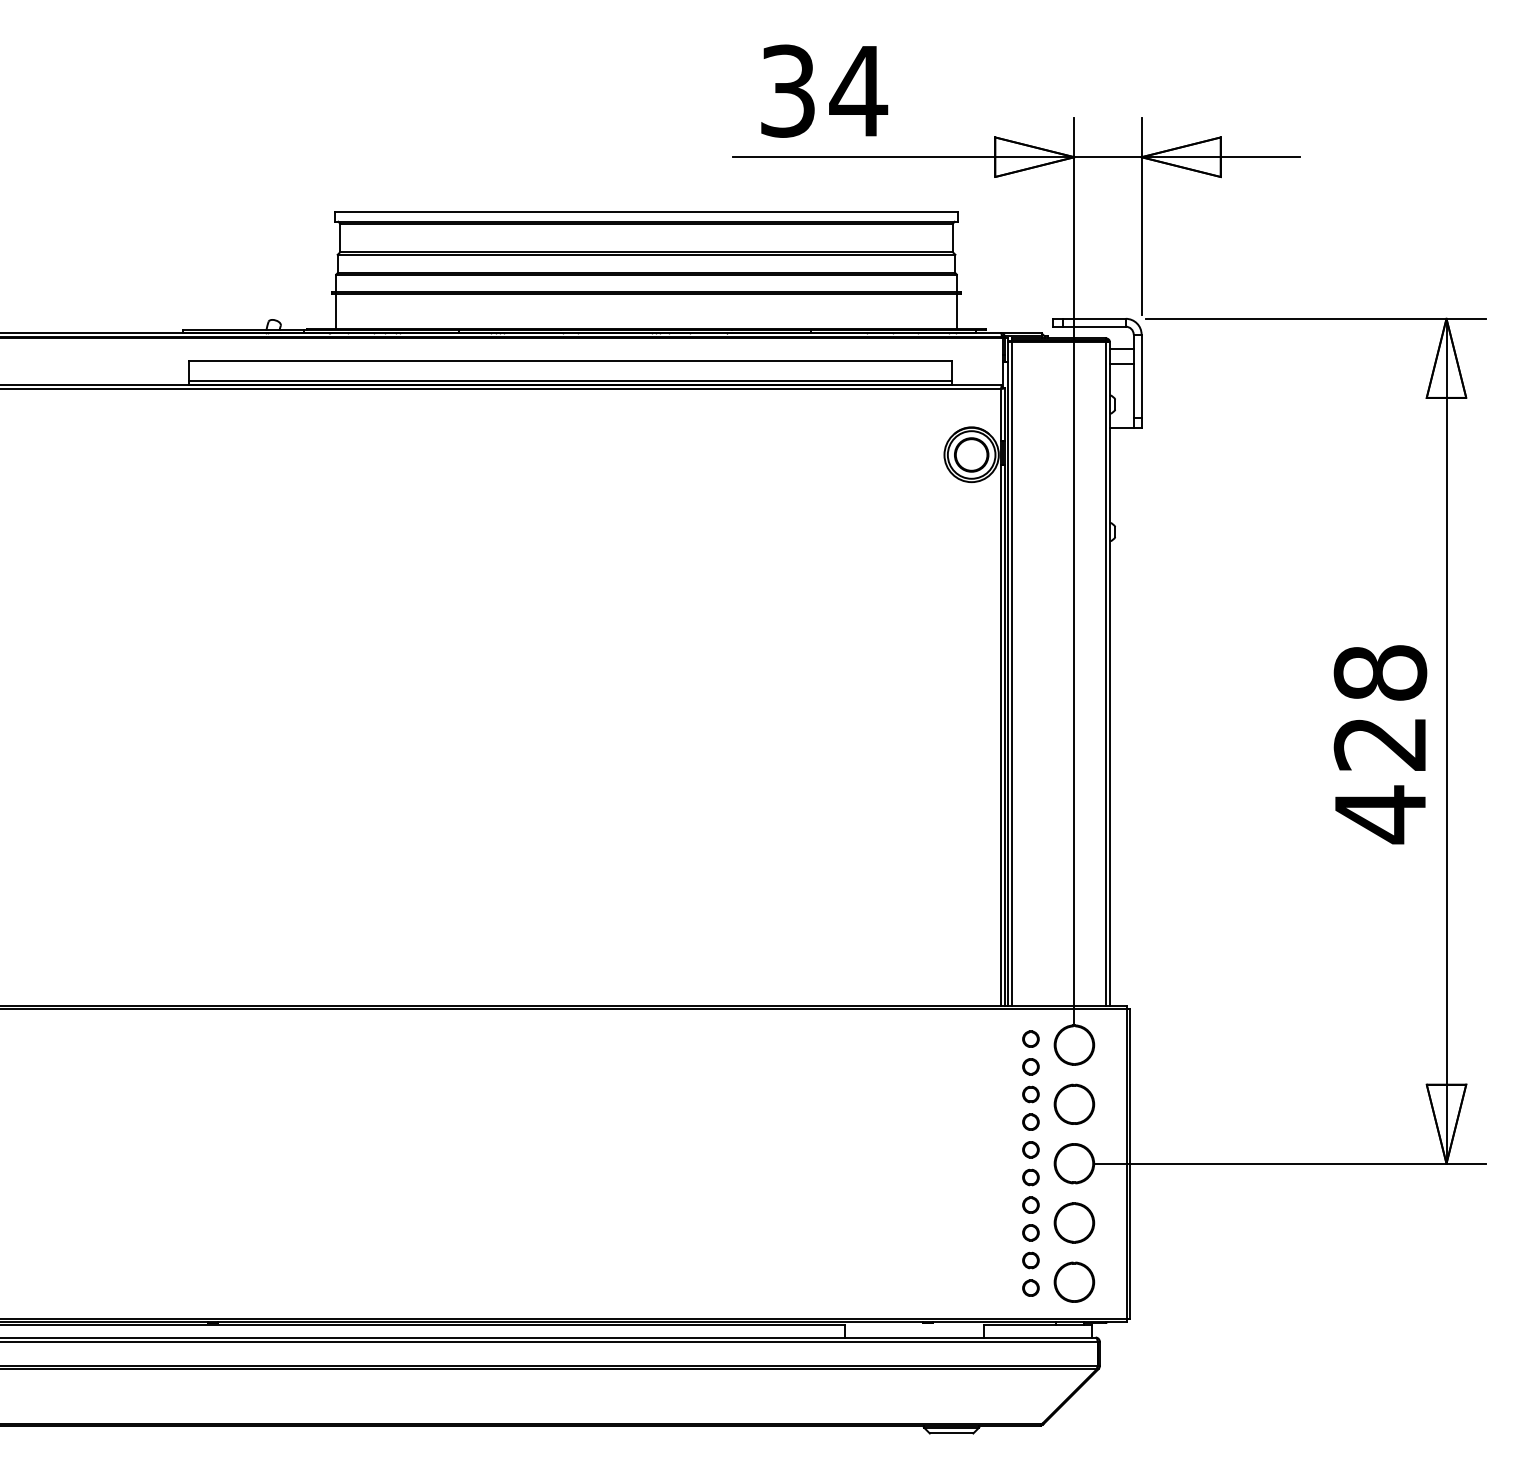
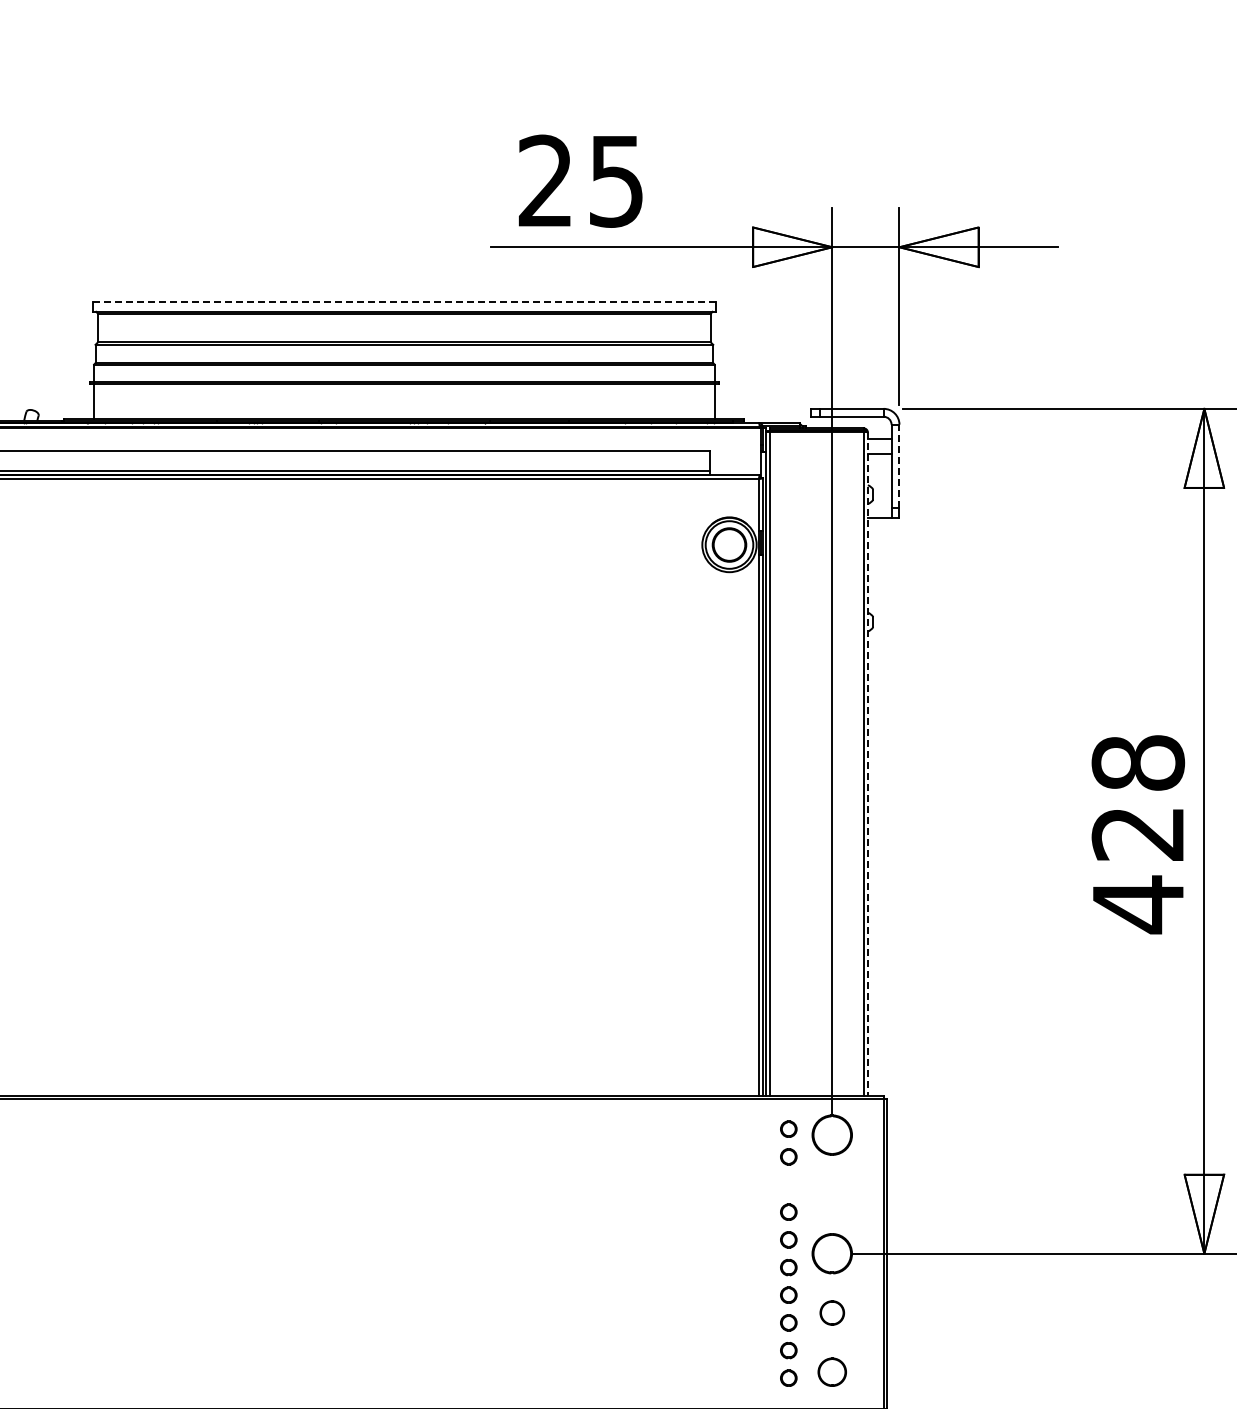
text: (824, 90) -> (582, 180), 34 -> 25
line: (647, 211) -> (405, 301), solid -> dashed
line: (1141, 376) -> (899, 466), solid -> dashed
line: (1110, 673) -> (868, 763), solid -> dashed
part: (1030, 1094) -> (788, 1184), removed
part: (1074, 1103) -> (832, 1193), removed
part: (1074, 1222) -> (832, 1312), size x0.6
part: (1074, 1281) -> (832, 1371), size x0.7

